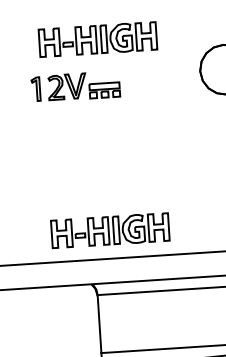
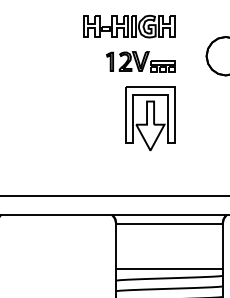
part: (75, 86) -> (140, 61), moved
part: (132, 156) -> (150, 118), added
part: (110, 230) -> (129, 174), removed

